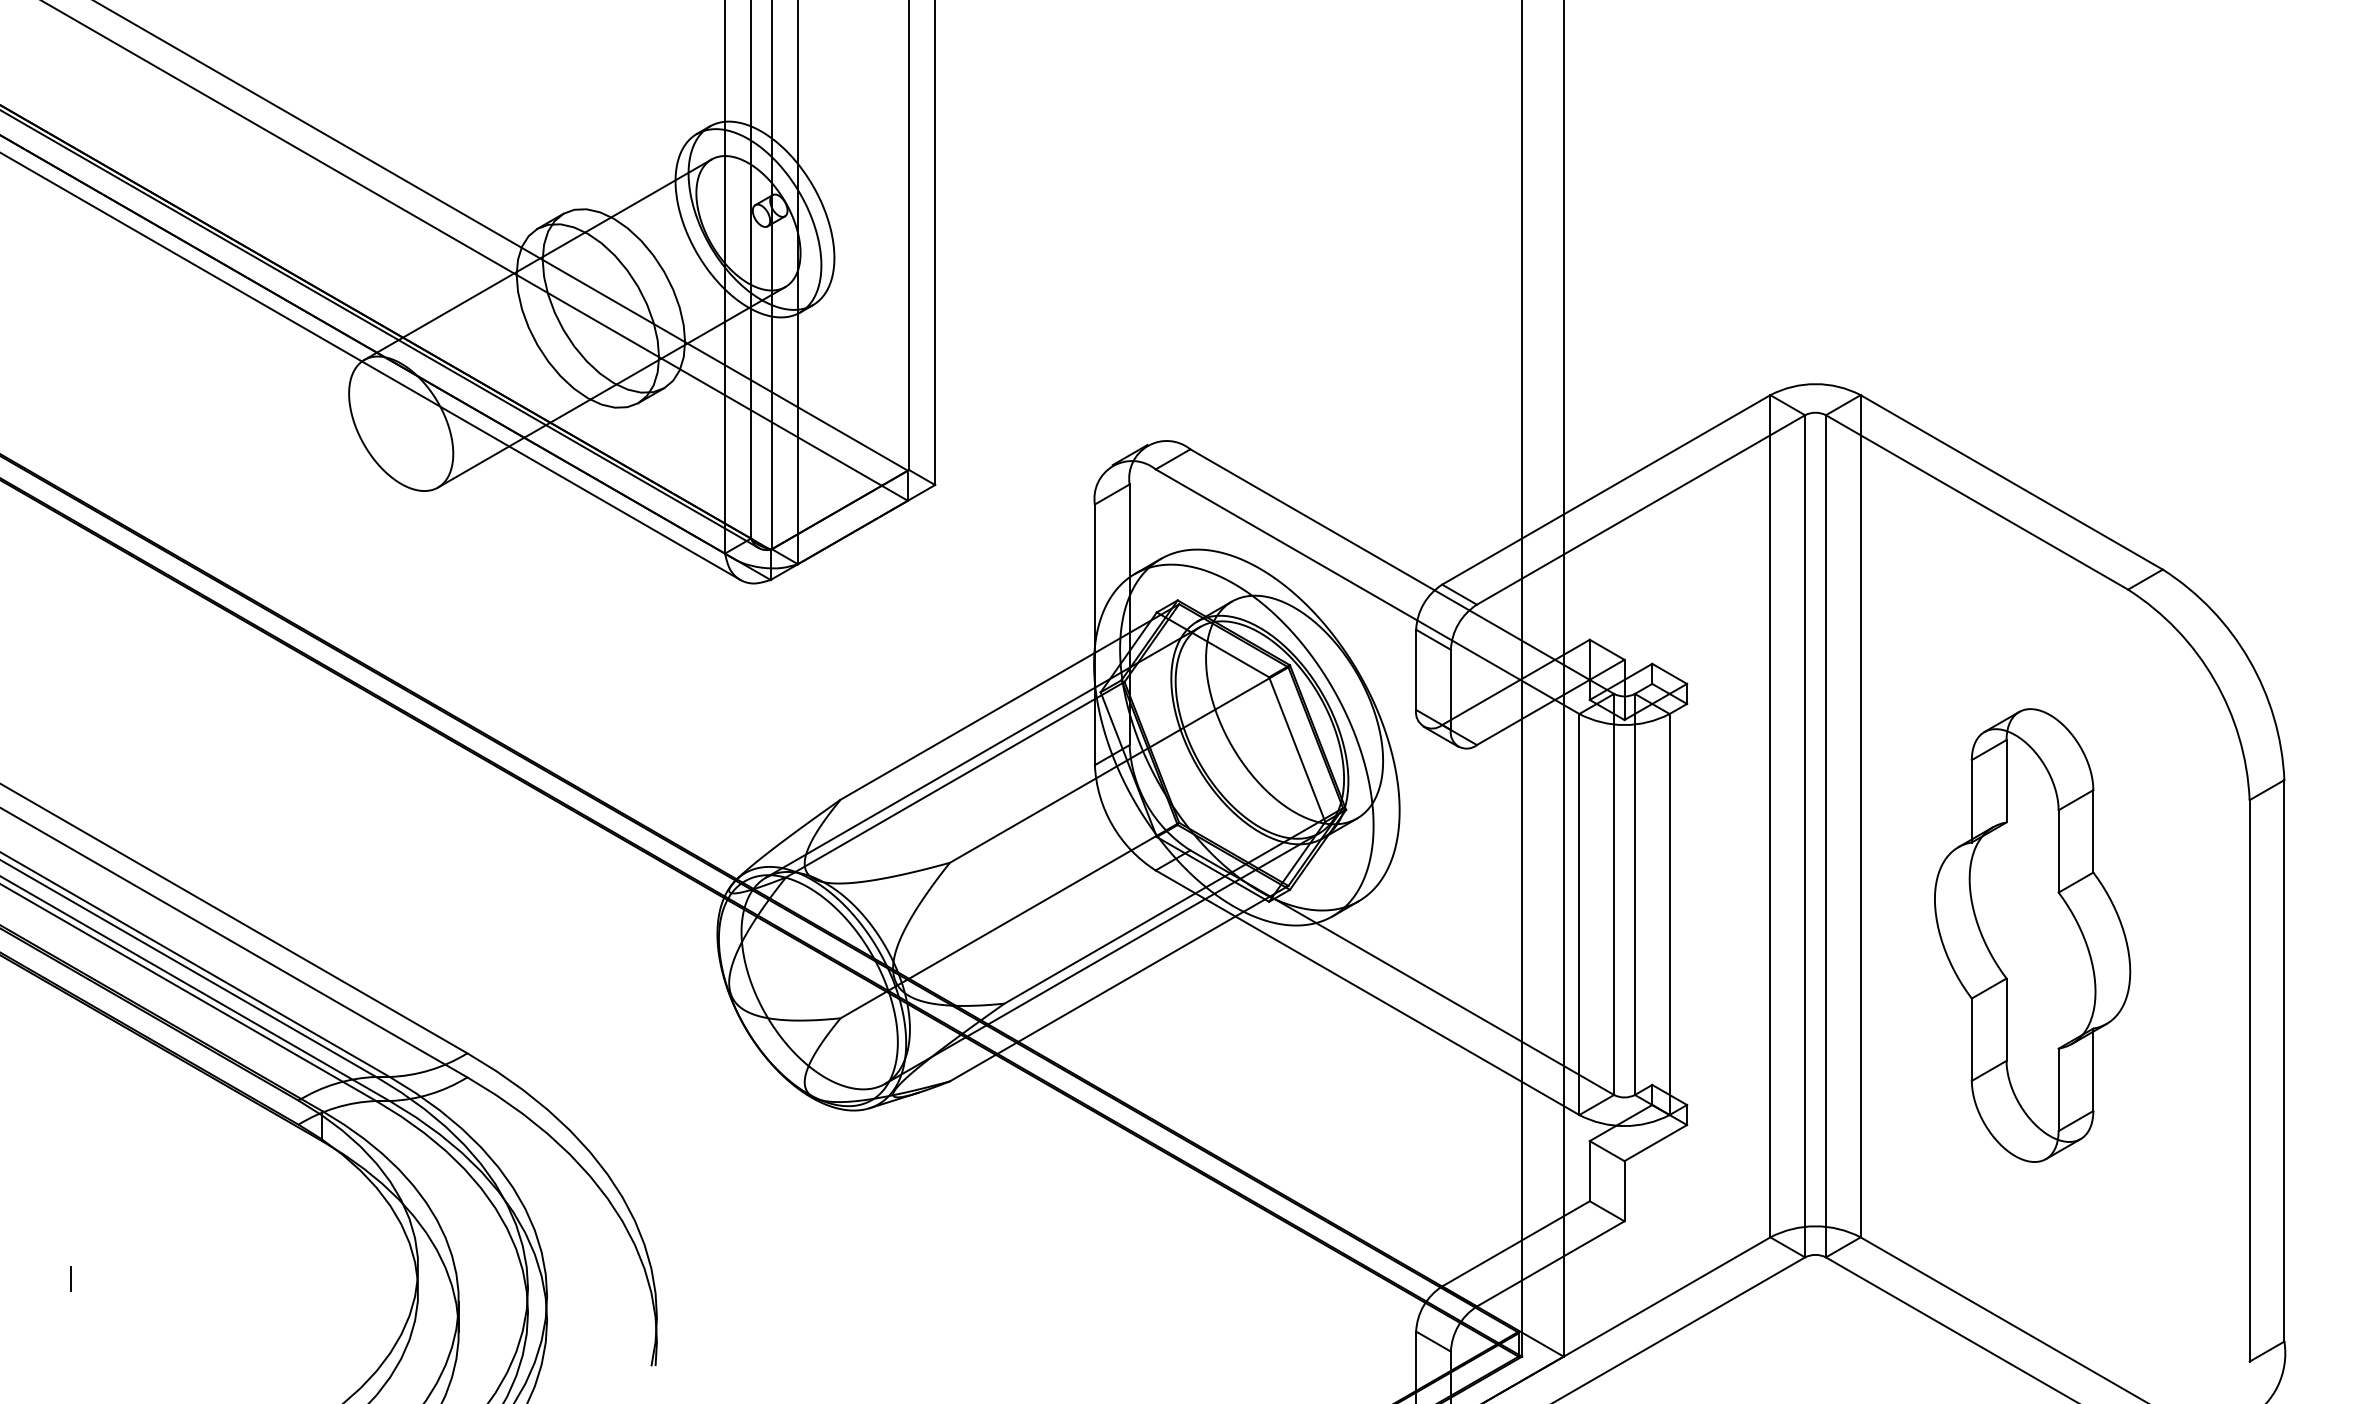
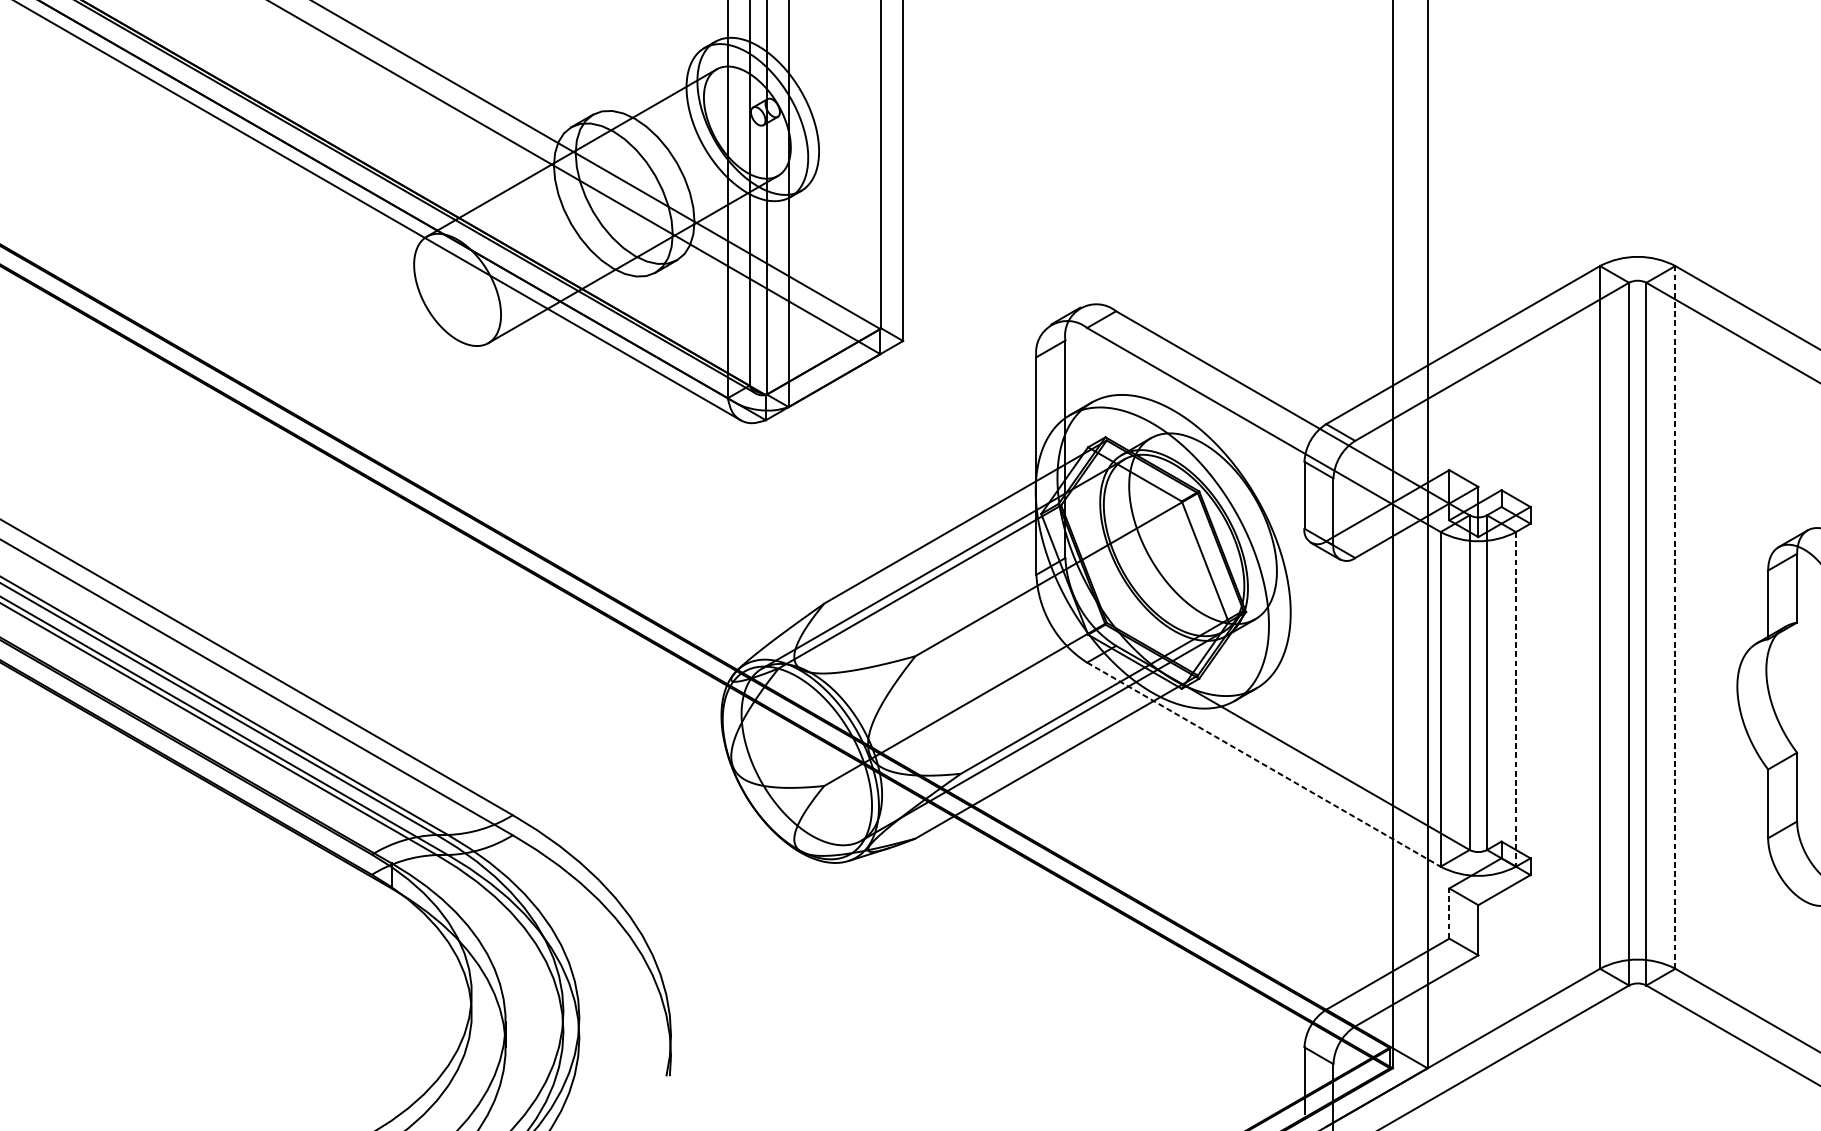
line: (1860, 815) -> (1675, 616), solid -> dashed
line: (1669, 914) -> (1515, 699), solid -> dashed
line: (1367, 992) -> (1263, 764), solid -> dashed
line: (1589, 1170) -> (1449, 912), solid -> dashed
line: (71, 1279) -> (182, 1003), removed

